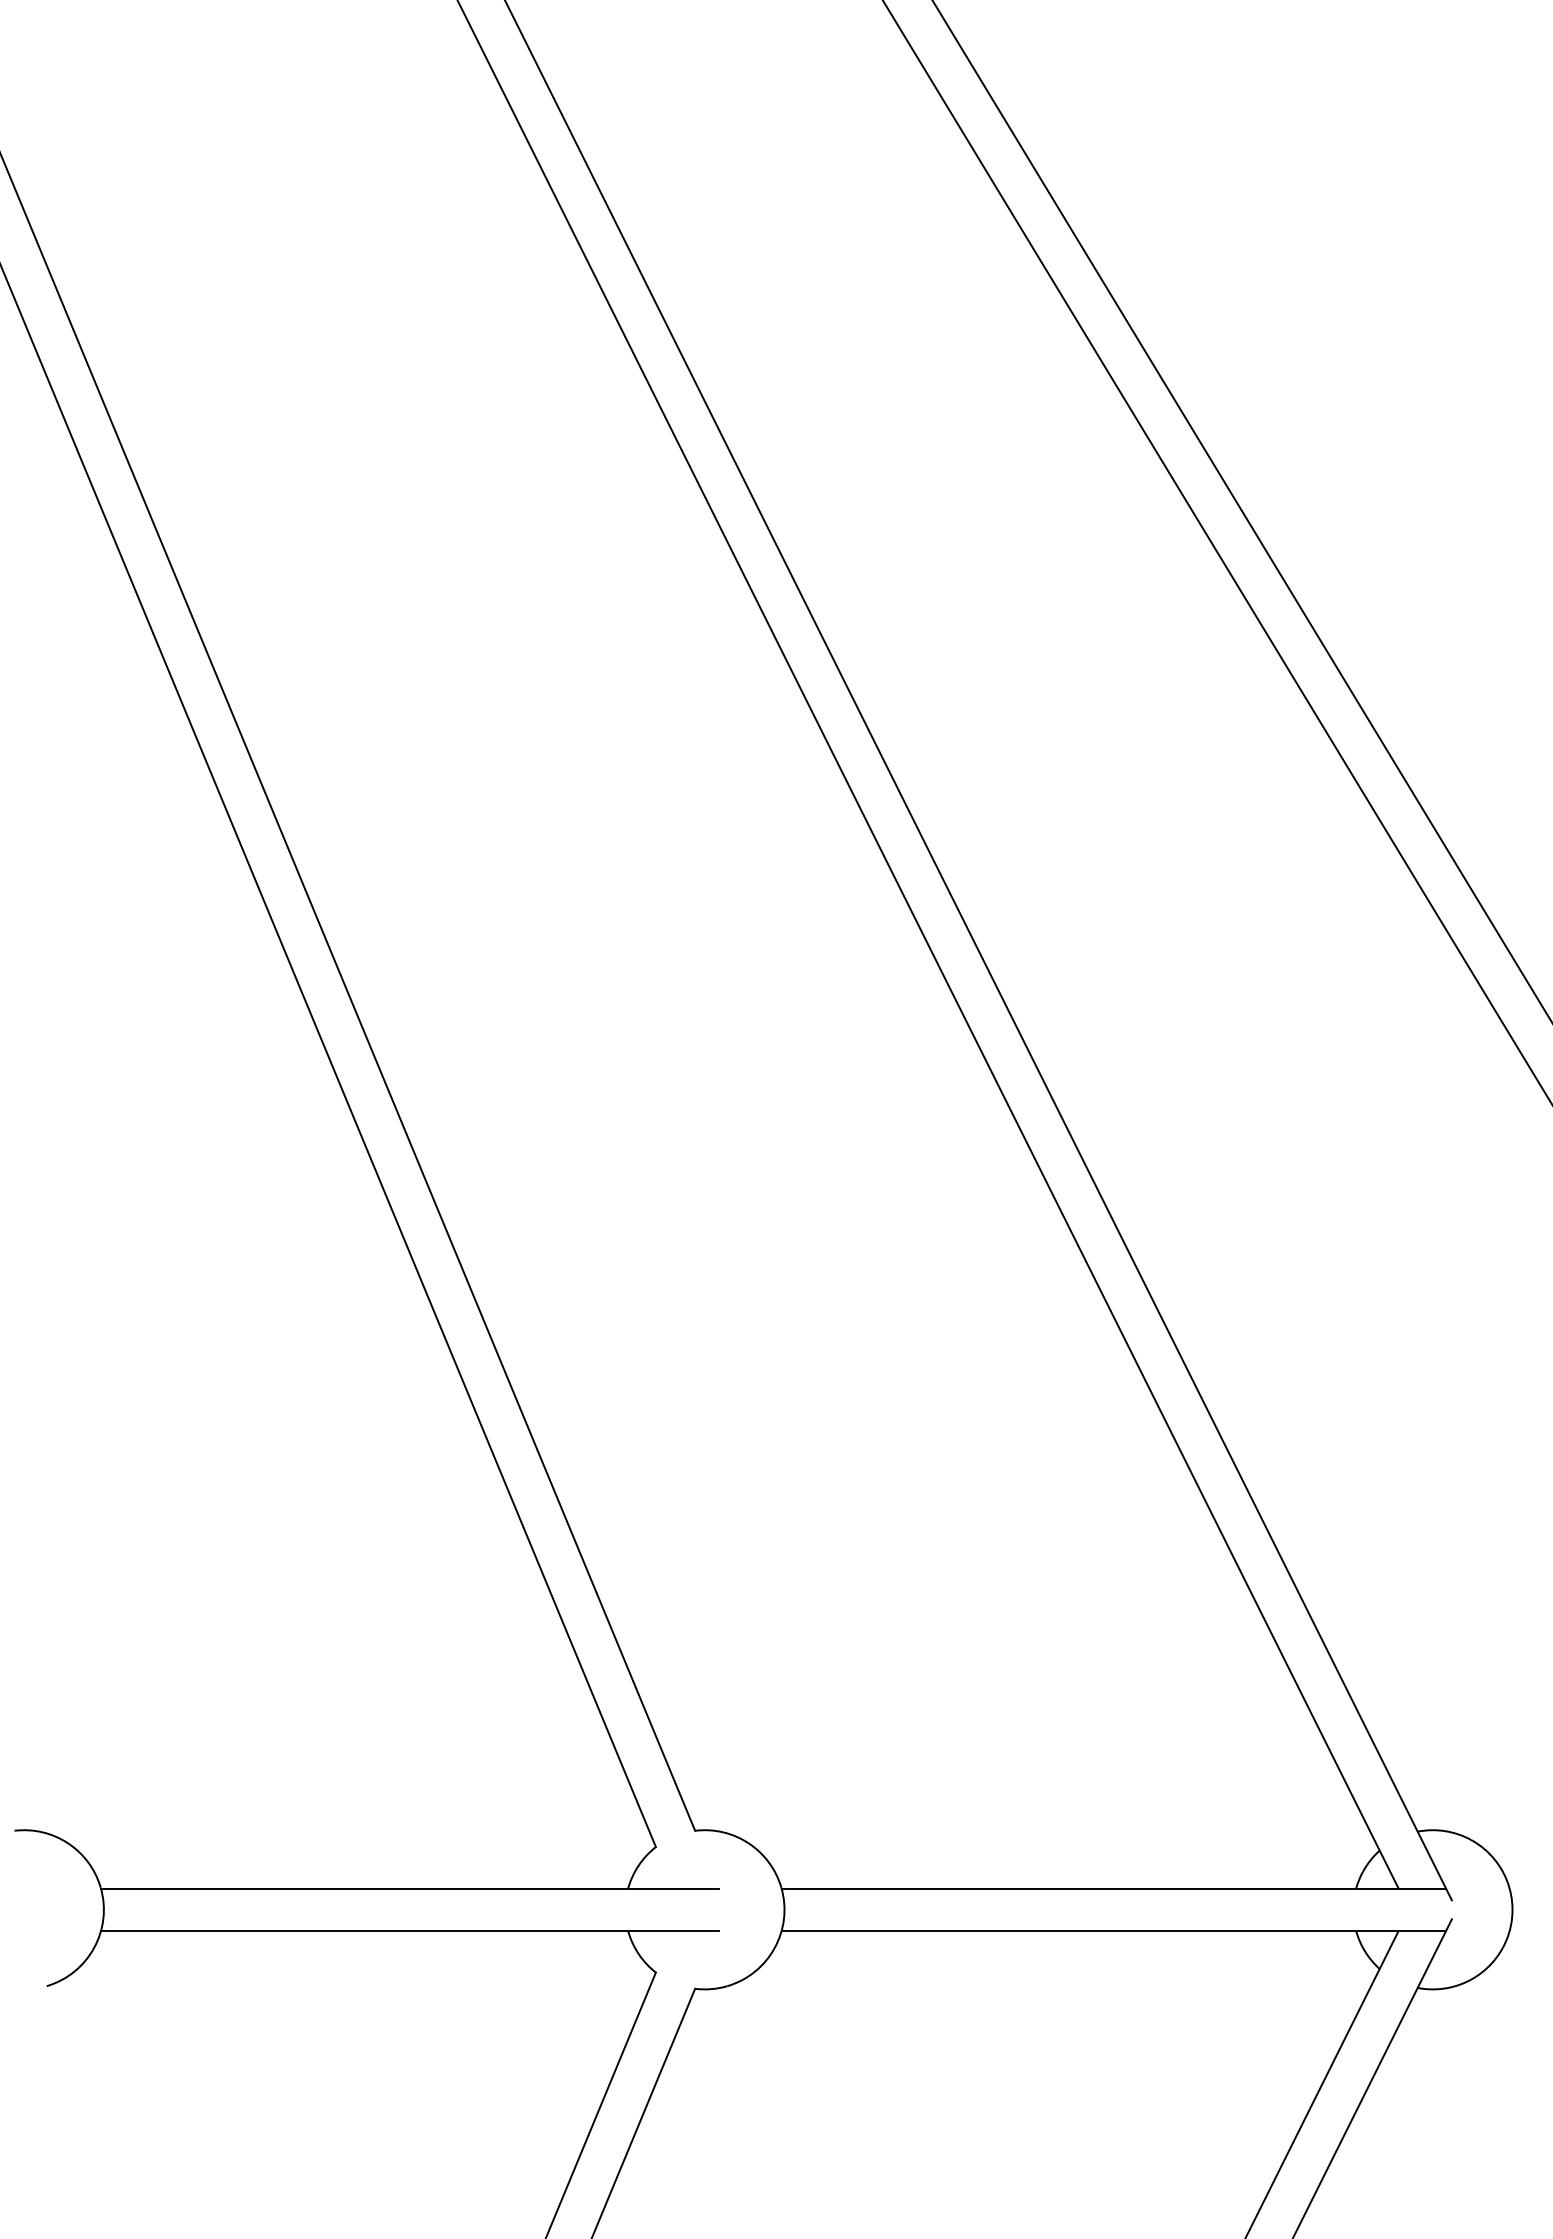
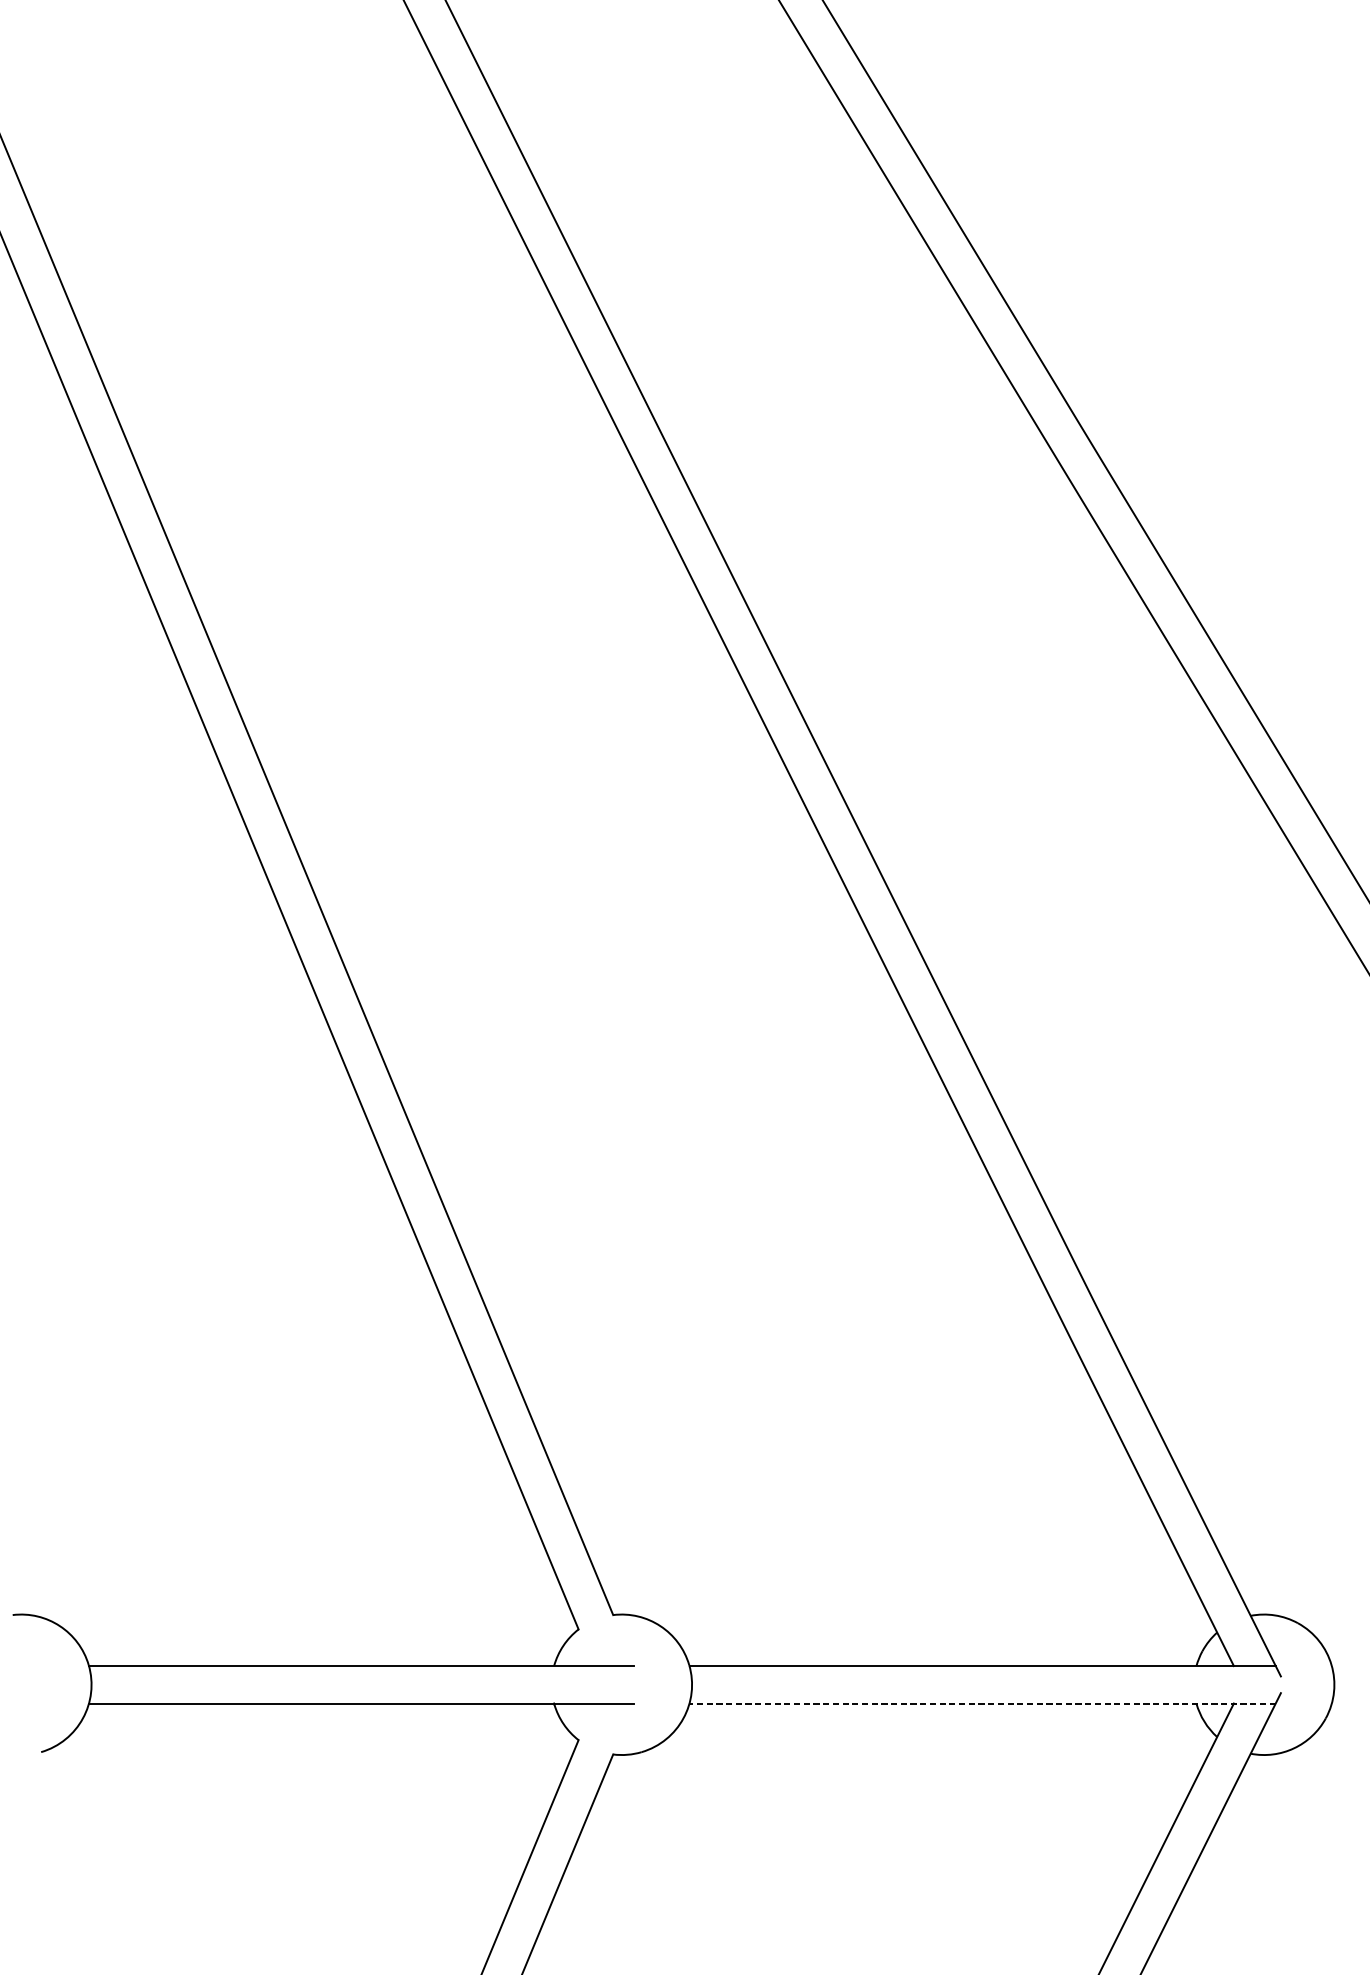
line: (1113, 1931) -> (982, 1703), solid -> dashed

